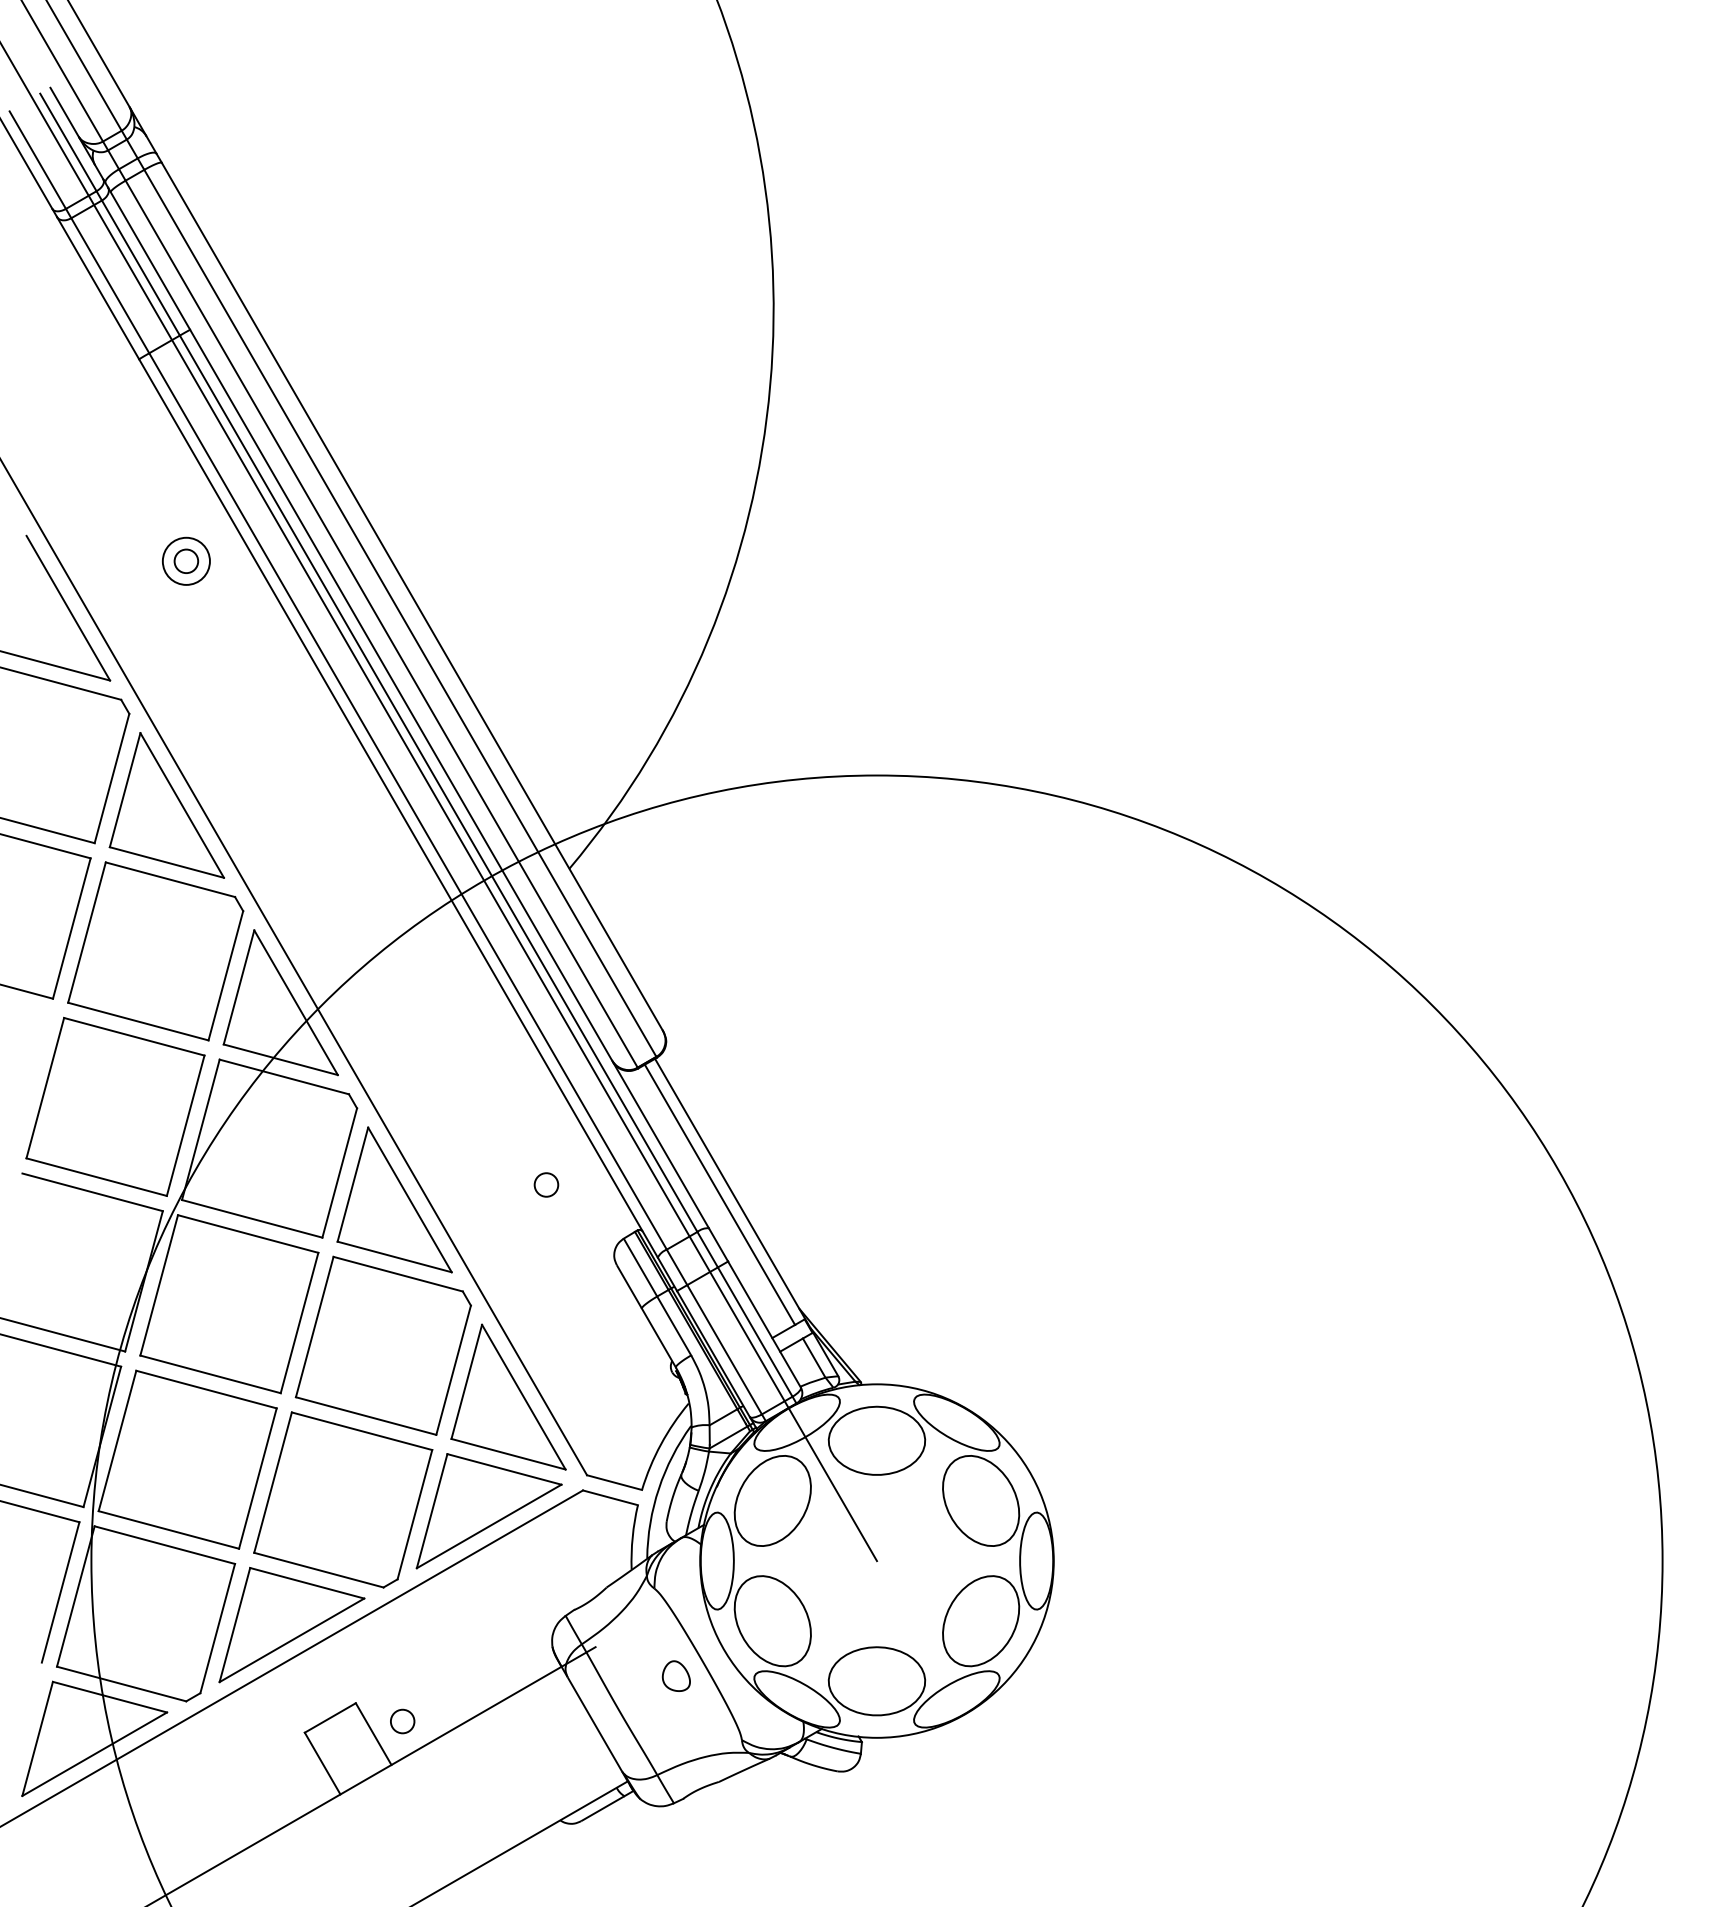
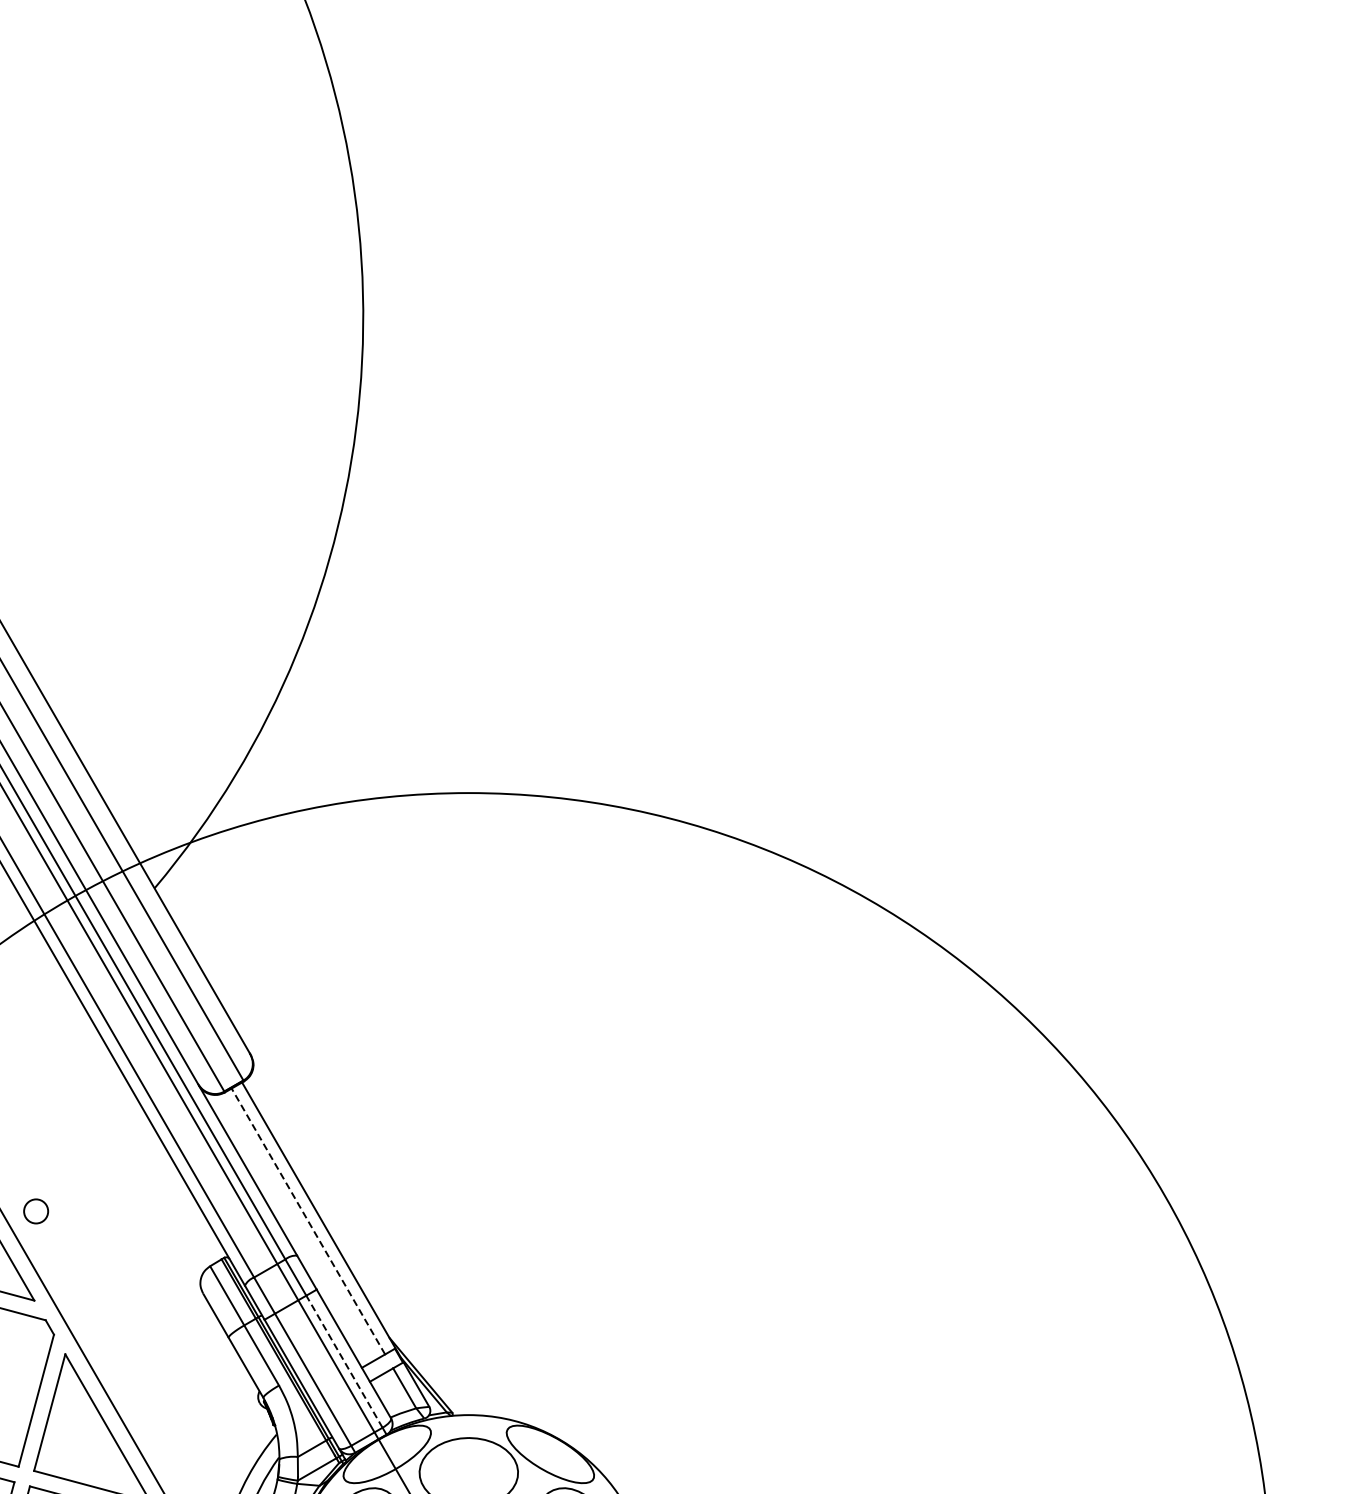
circle: (546, 1184) -> (36, 1210), moved
line: (719, 1194) -> (307, 1221), solid -> dashed
line: (755, 1332) -> (344, 1362), solid -> dashed

